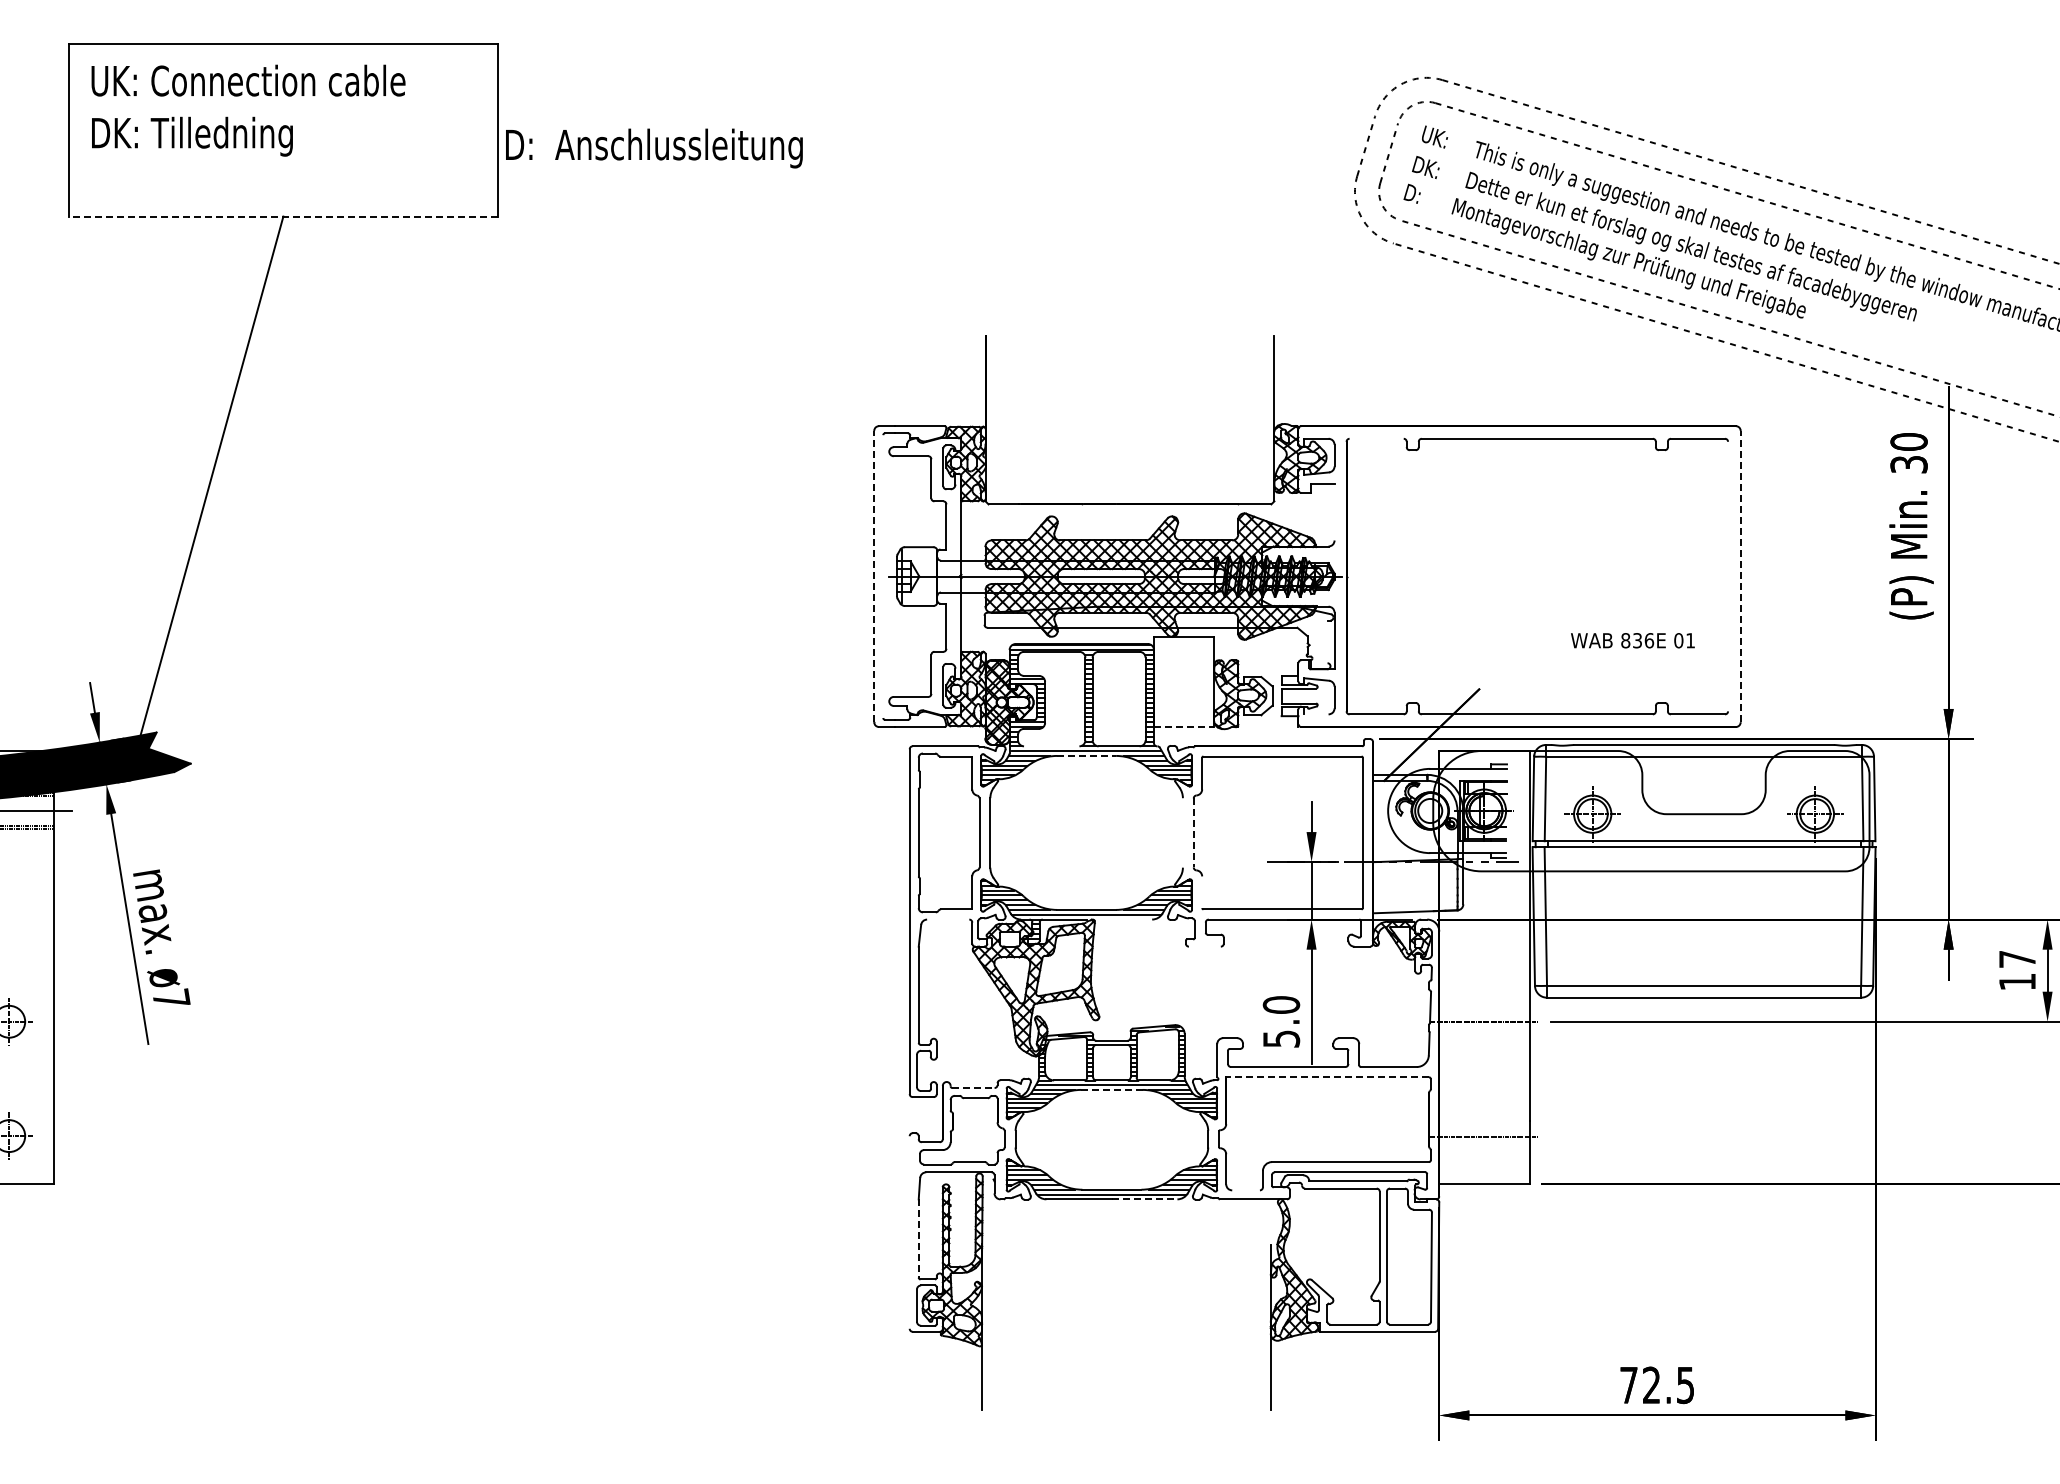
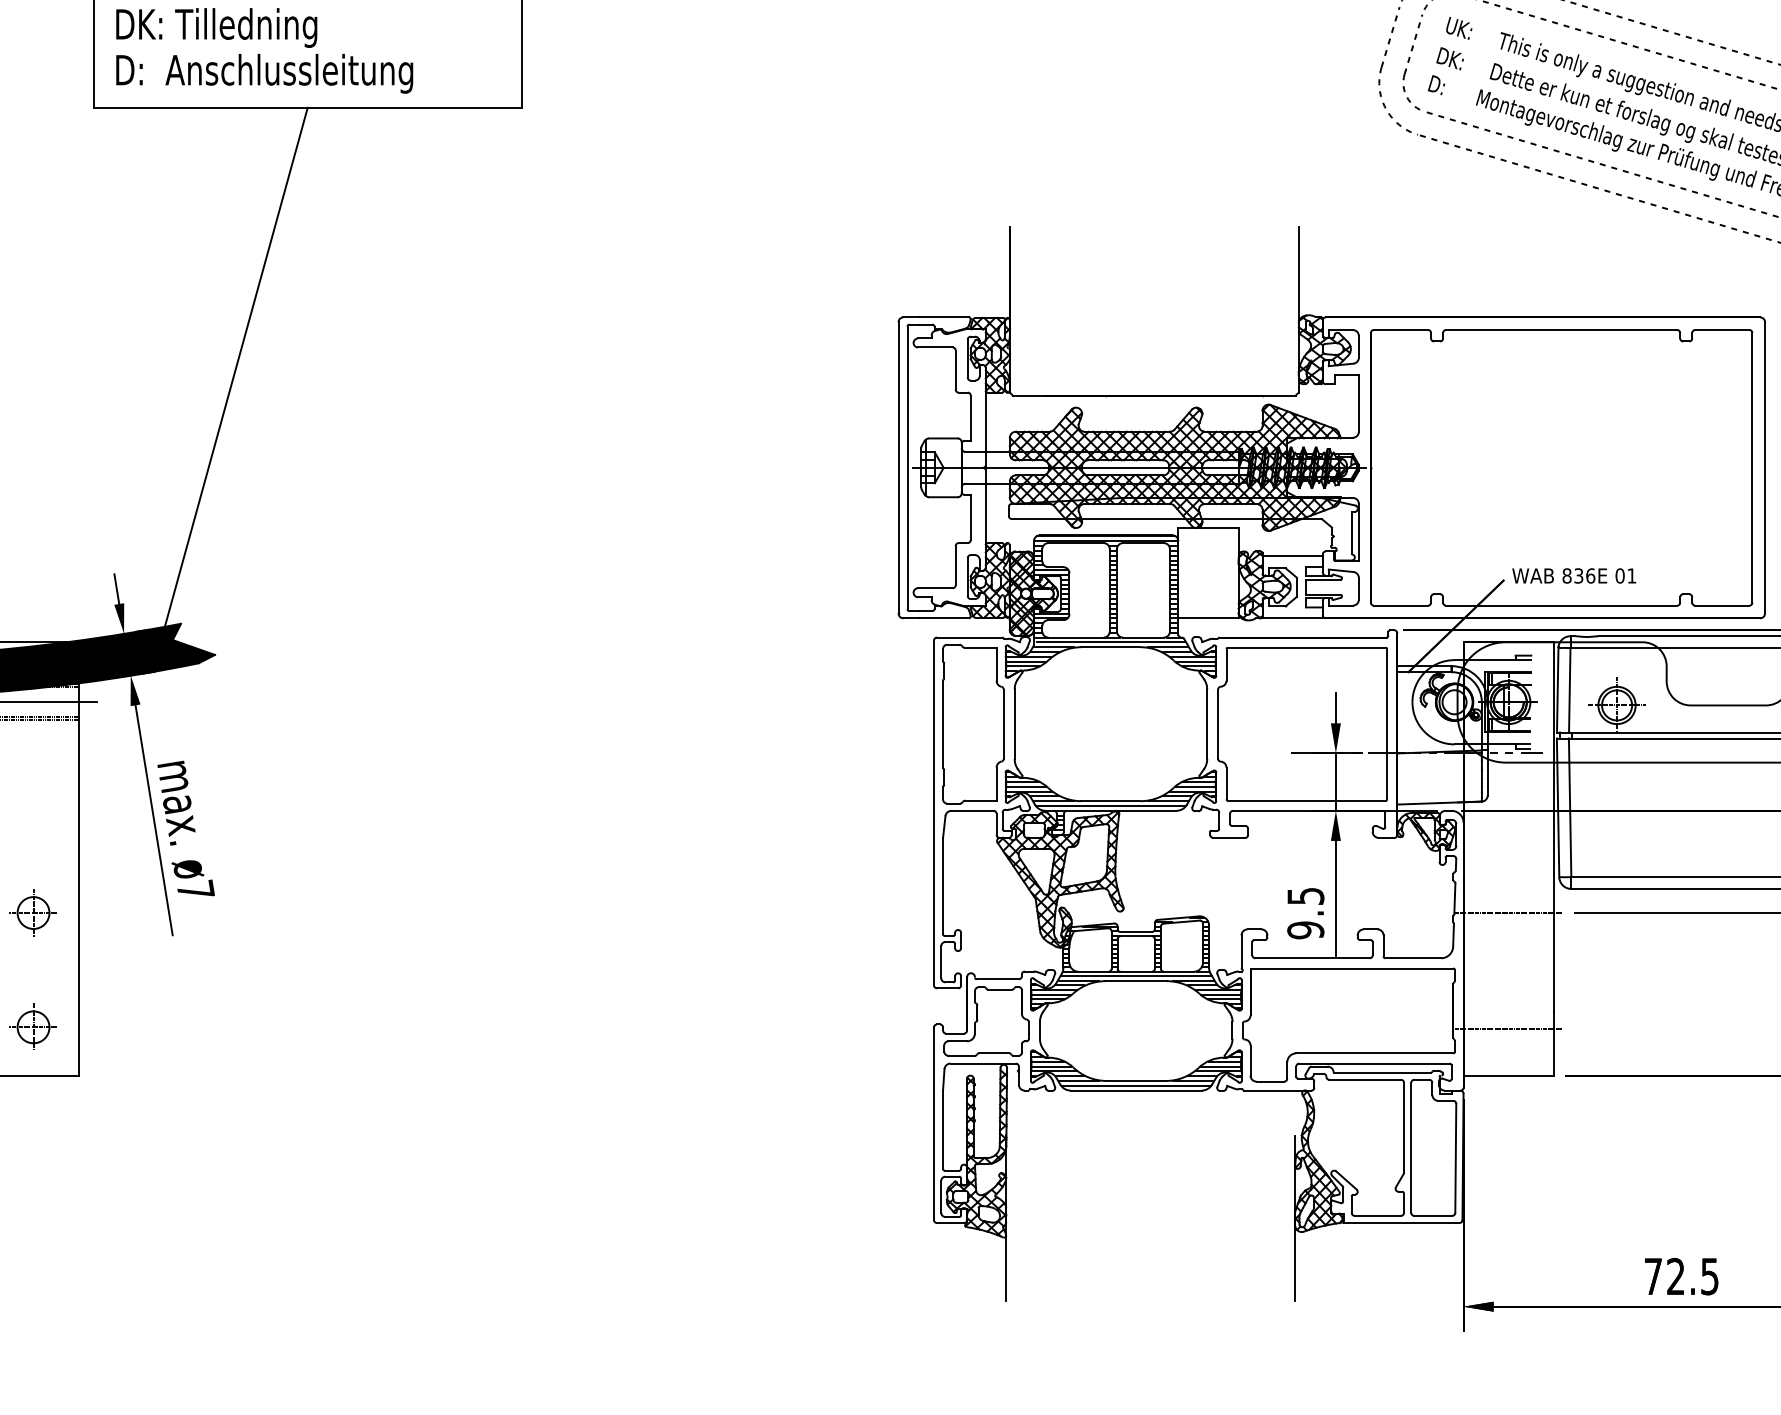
text: (654, 148) -> (264, 73), moved
line: (282, 216) -> (306, 107), dashed -> solid
line: (1376, 438) -> (1400, 329), added
line: (1334, 511) -> (1358, 402), added
line: (874, 576) -> (898, 467), dashed -> solid
line: (883, 576) -> (907, 467), added
line: (1728, 576) -> (1752, 467), added
line: (1740, 576) -> (1764, 467), dashed -> solid
text: (1632, 640) -> (1573, 575), moved
line: (1327, 641) -> (1351, 532), added
line: (1268, 665) -> (1292, 556), added
line: (1316, 714) -> (1340, 605), added
line: (1184, 727) -> (1208, 618), dashed -> solid
line: (1268, 727) -> (1292, 618), added
line: (1051, 746) -> (1075, 637), added
line: (1087, 755) -> (1111, 646), dashed -> solid
line: (1182, 832) -> (1206, 723), added
line: (1193, 833) -> (1217, 724), dashed -> solid
line: (1202, 892) -> (1226, 783), added
line: (948, 919) -> (972, 810), added
line: (1119, 919) -> (1143, 810), added
line: (1204, 946) -> (1228, 837), added
text: (1281, 1022) -> (1305, 913), 5.0 -> 9.5
line: (1327, 1077) -> (1351, 968), dashed -> solid
line: (974, 1088) -> (998, 979), dashed -> solid
line: (1111, 1089) -> (1135, 980), dashed -> solid
line: (1245, 1190) -> (1269, 1081), added
line: (1144, 1199) -> (1168, 1090), dashed -> solid
line: (909, 1232) -> (933, 1123), added
line: (918, 1239) -> (942, 1130), dashed -> solid

